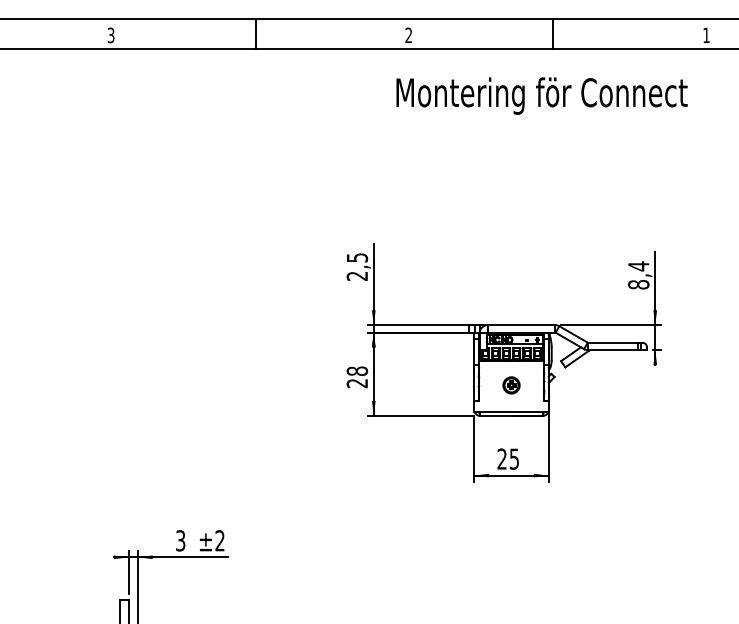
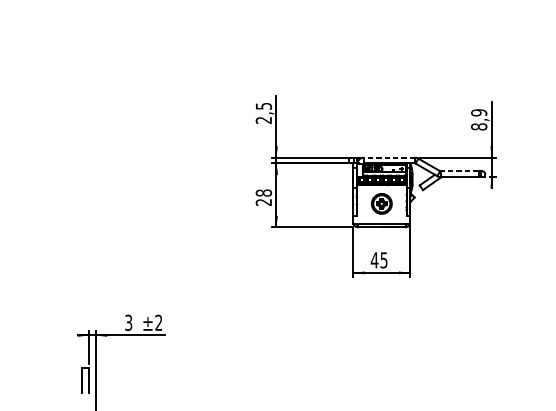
text: (638, 266) -> (478, 112), 8,4 -> 8,9
line: (521, 325) -> (389, 158), solid -> dashed
line: (613, 342) -> (459, 171), solid -> dashed
part: (511, 385) -> (381, 203), size x1.6
text: (502, 458) -> (374, 259), 25 -> 45

